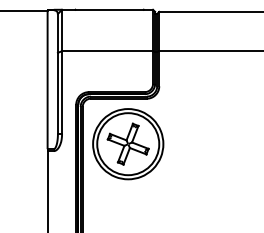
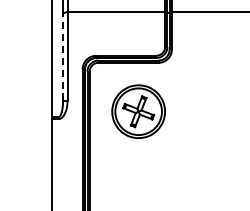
line: (57, 93) -> (62, 57), solid -> dashed
part: (128, 144) -> (138, 111), size x0.7

